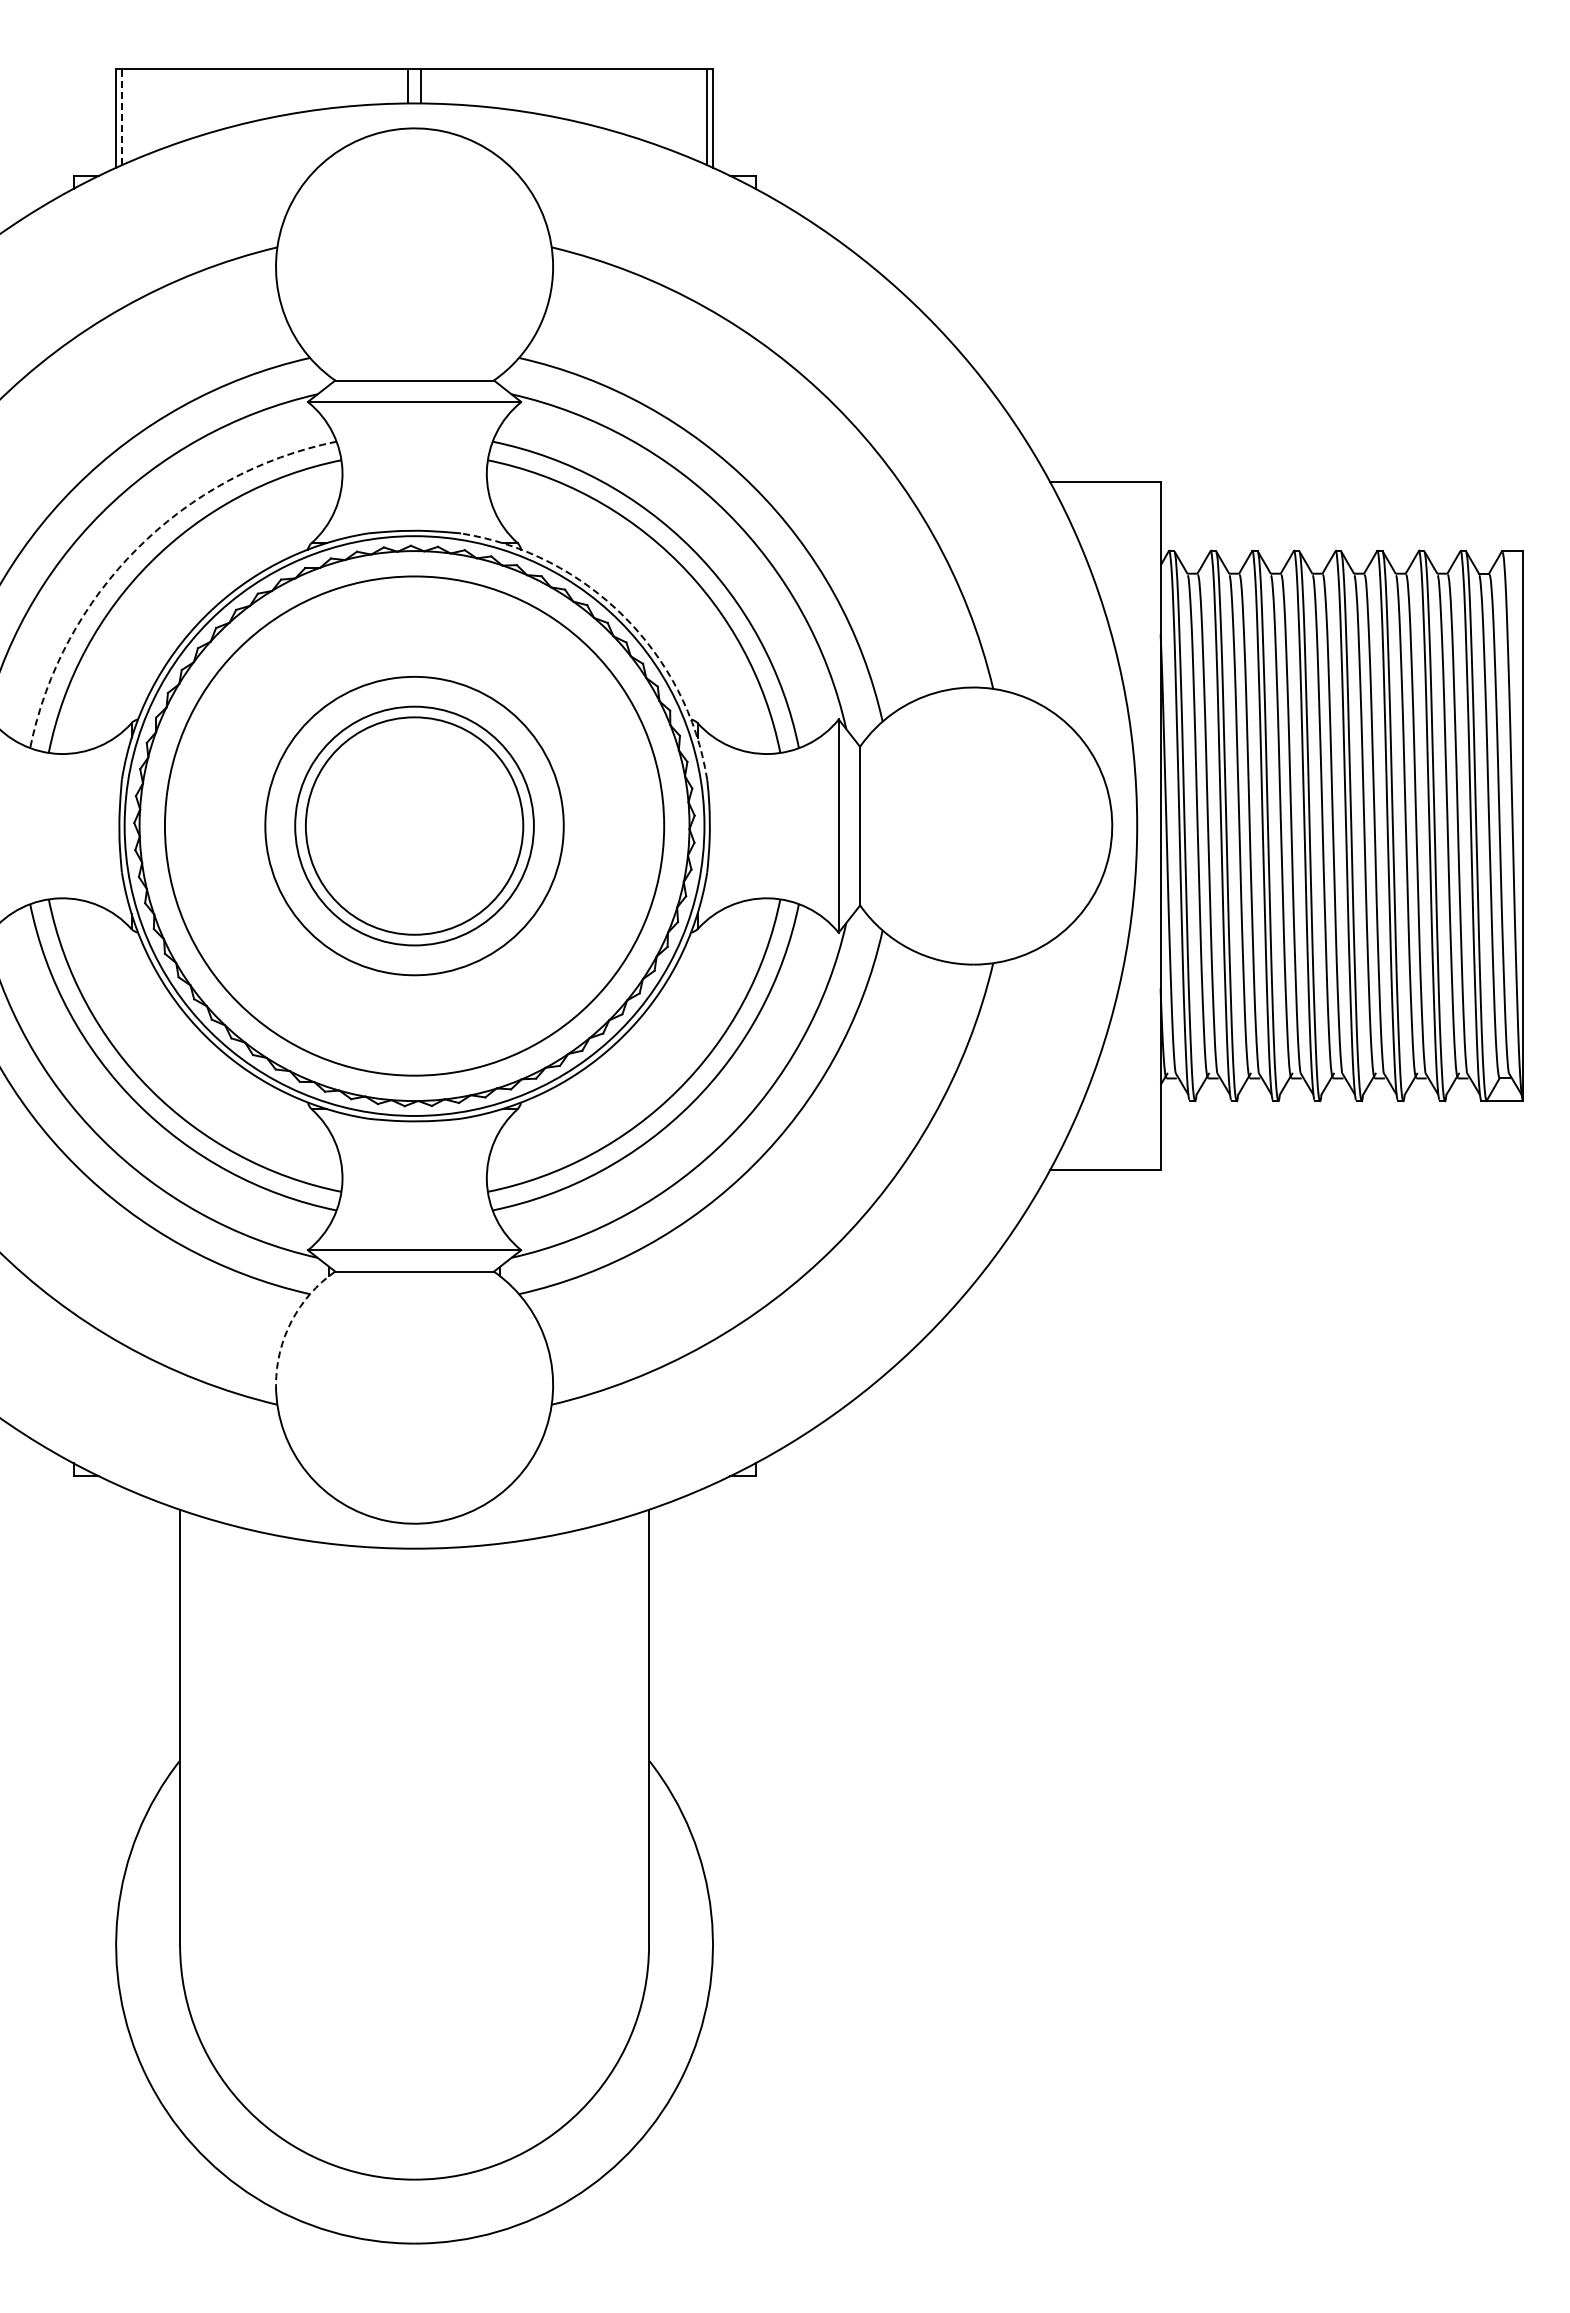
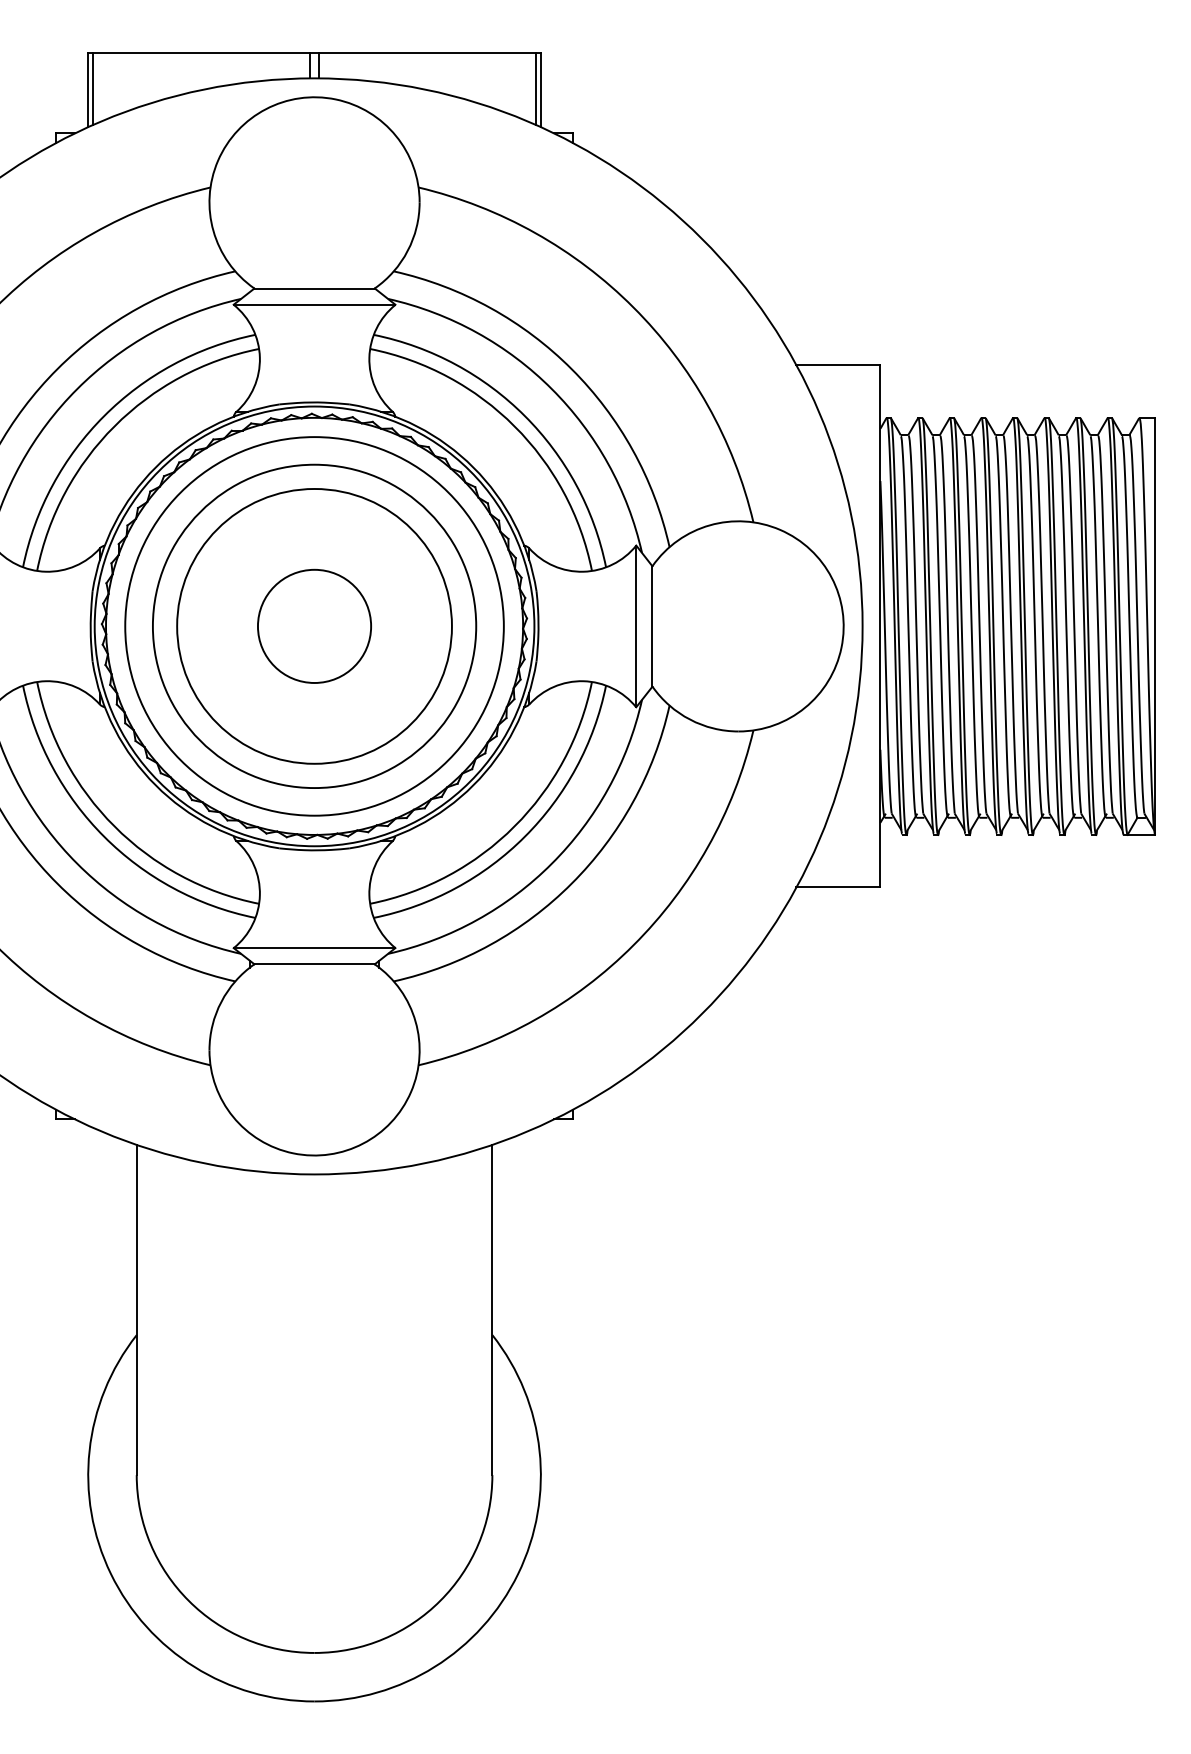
line: (122, 117) -> (93, 89), dashed -> solid
arc: (137, 548) -> (104, 415), dashed -> solid
arc: (624, 616) -> (473, 467), dashed -> solid
circle: (414, 825) -> (314, 625), size x0.62
circle: (414, 825) -> (314, 625), size x1.43
circle: (414, 825) -> (314, 625), size x1.67
arc: (291, 1321) -> (221, 1002), dashed -> solid

